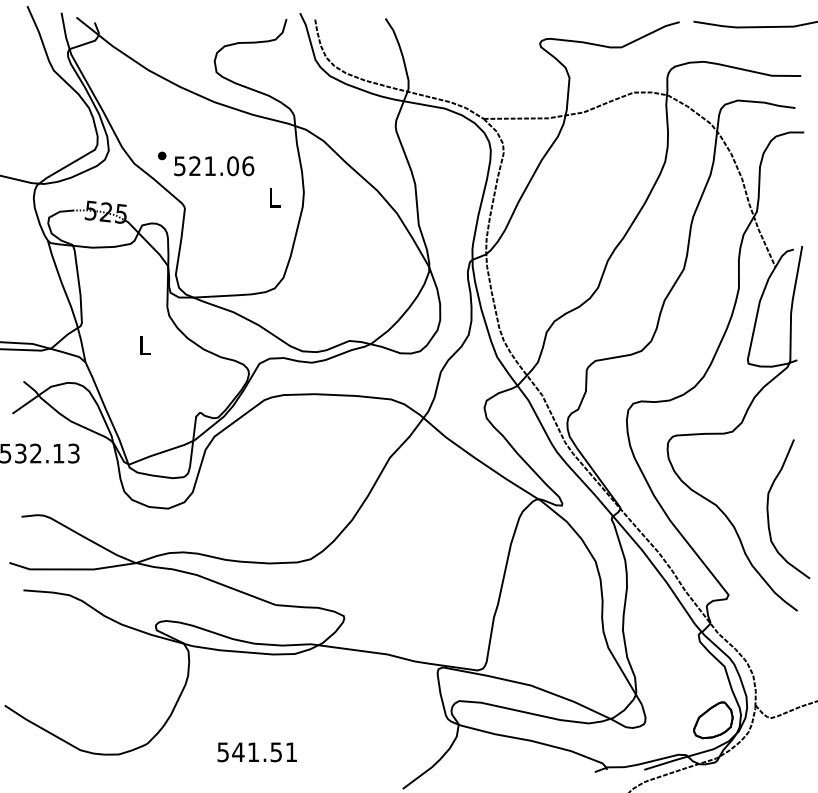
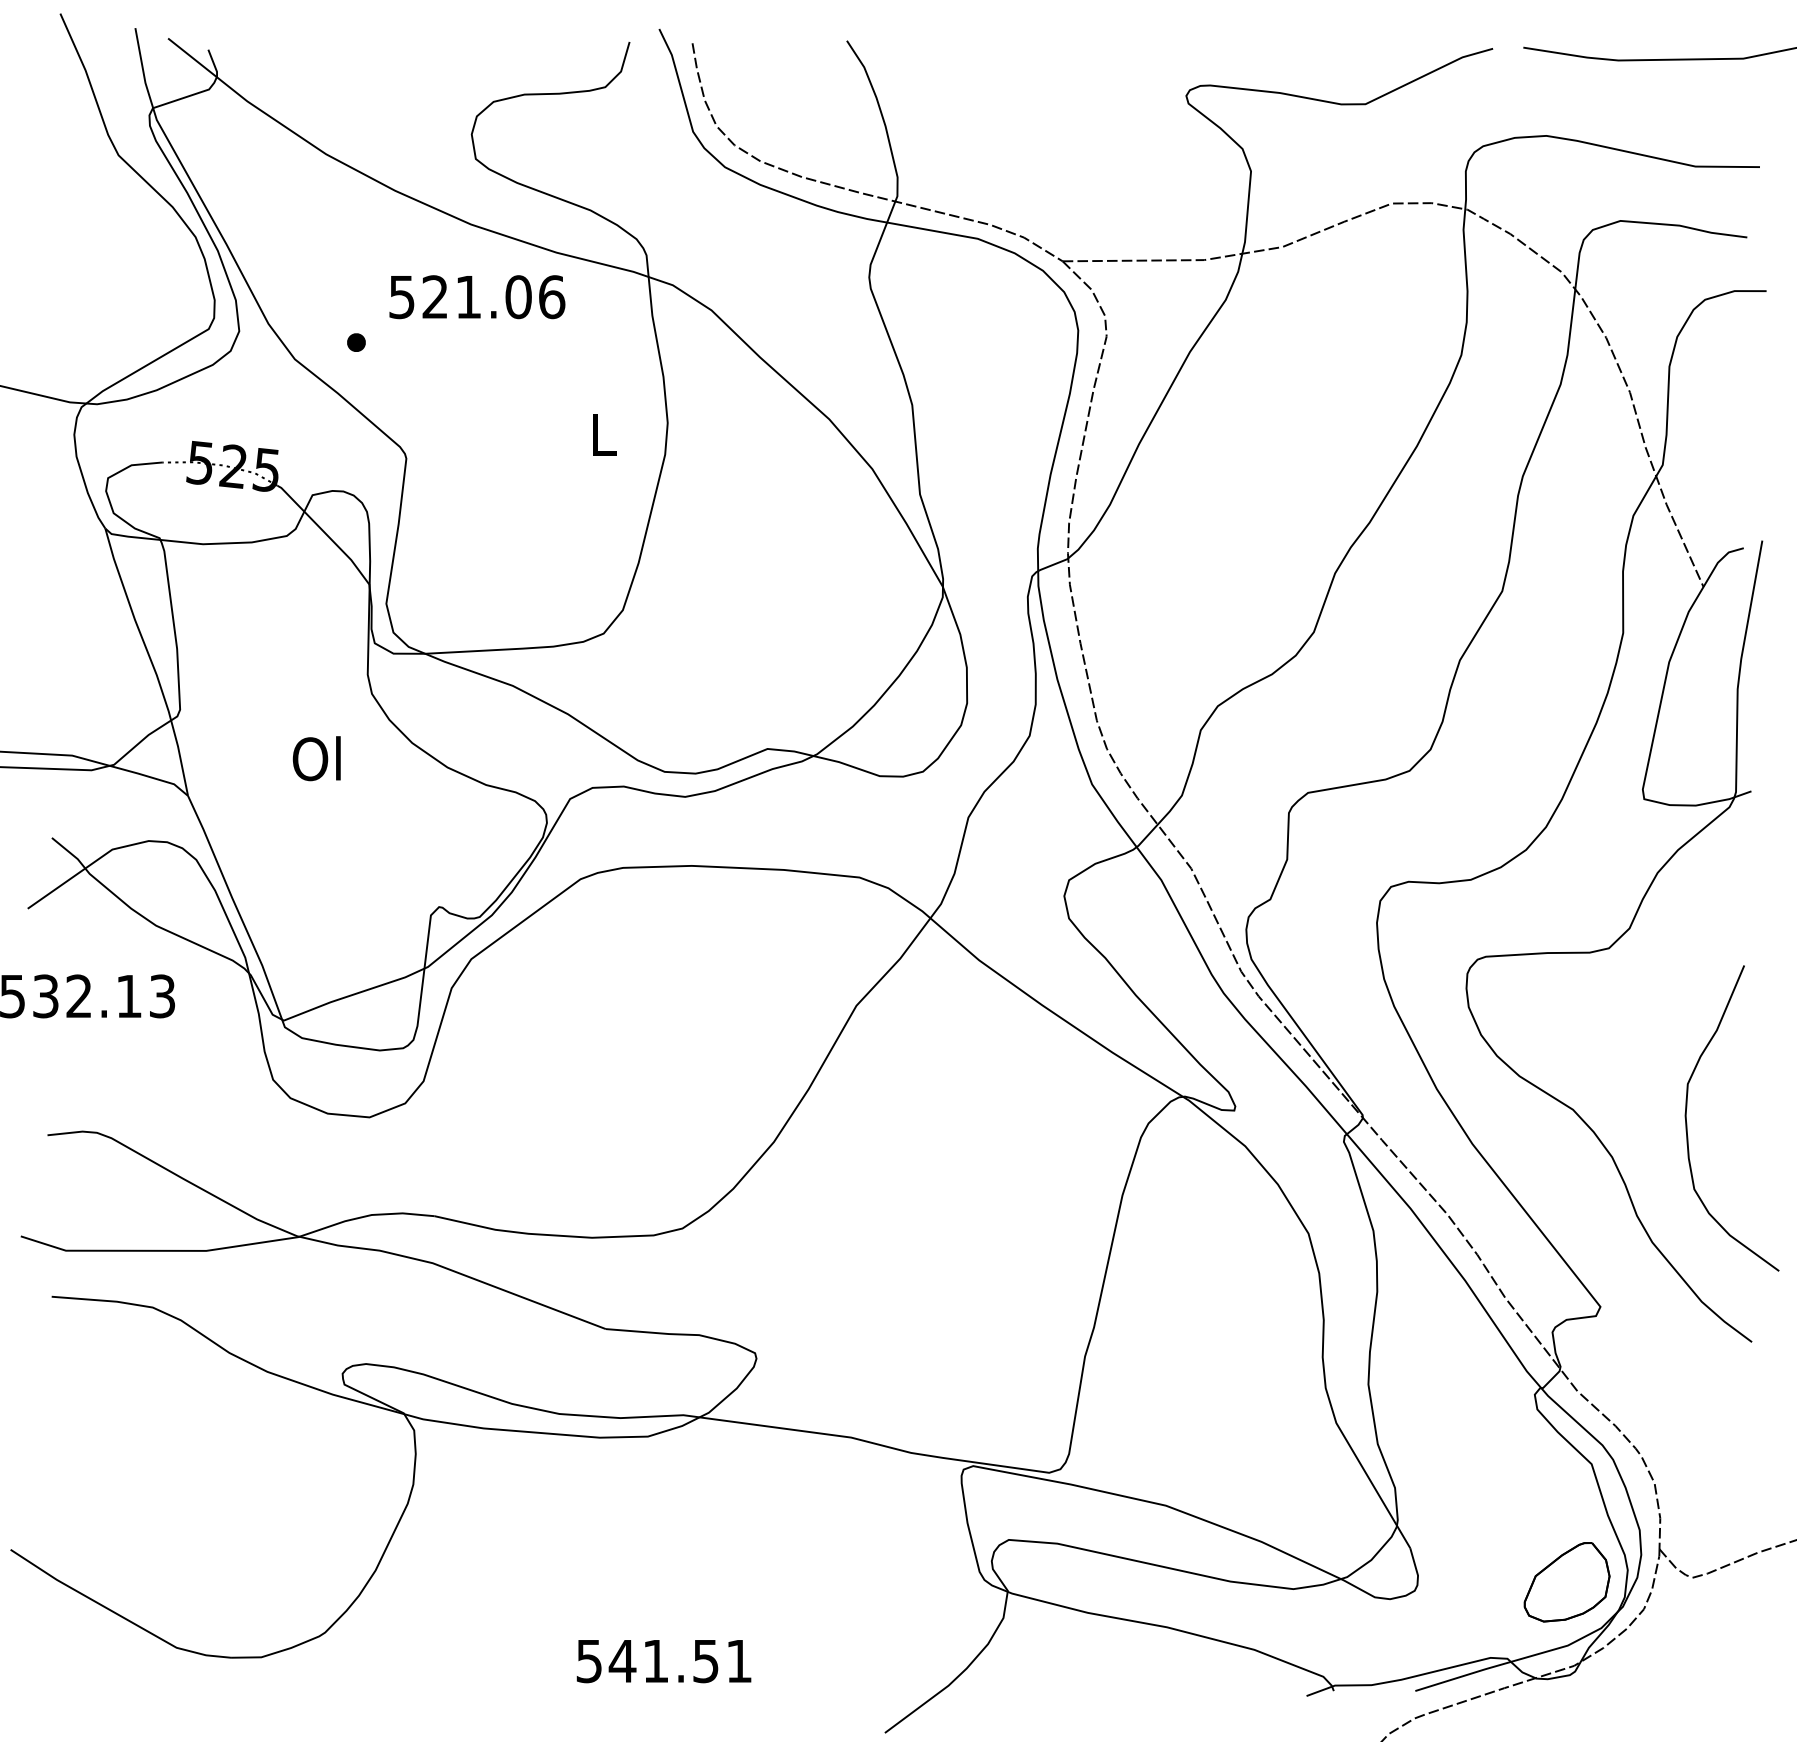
text: (214, 166) -> (477, 297), moved
text: (143, 345) -> (315, 758), L -> Ol
text: (256, 752) -> (662, 1661), moved

